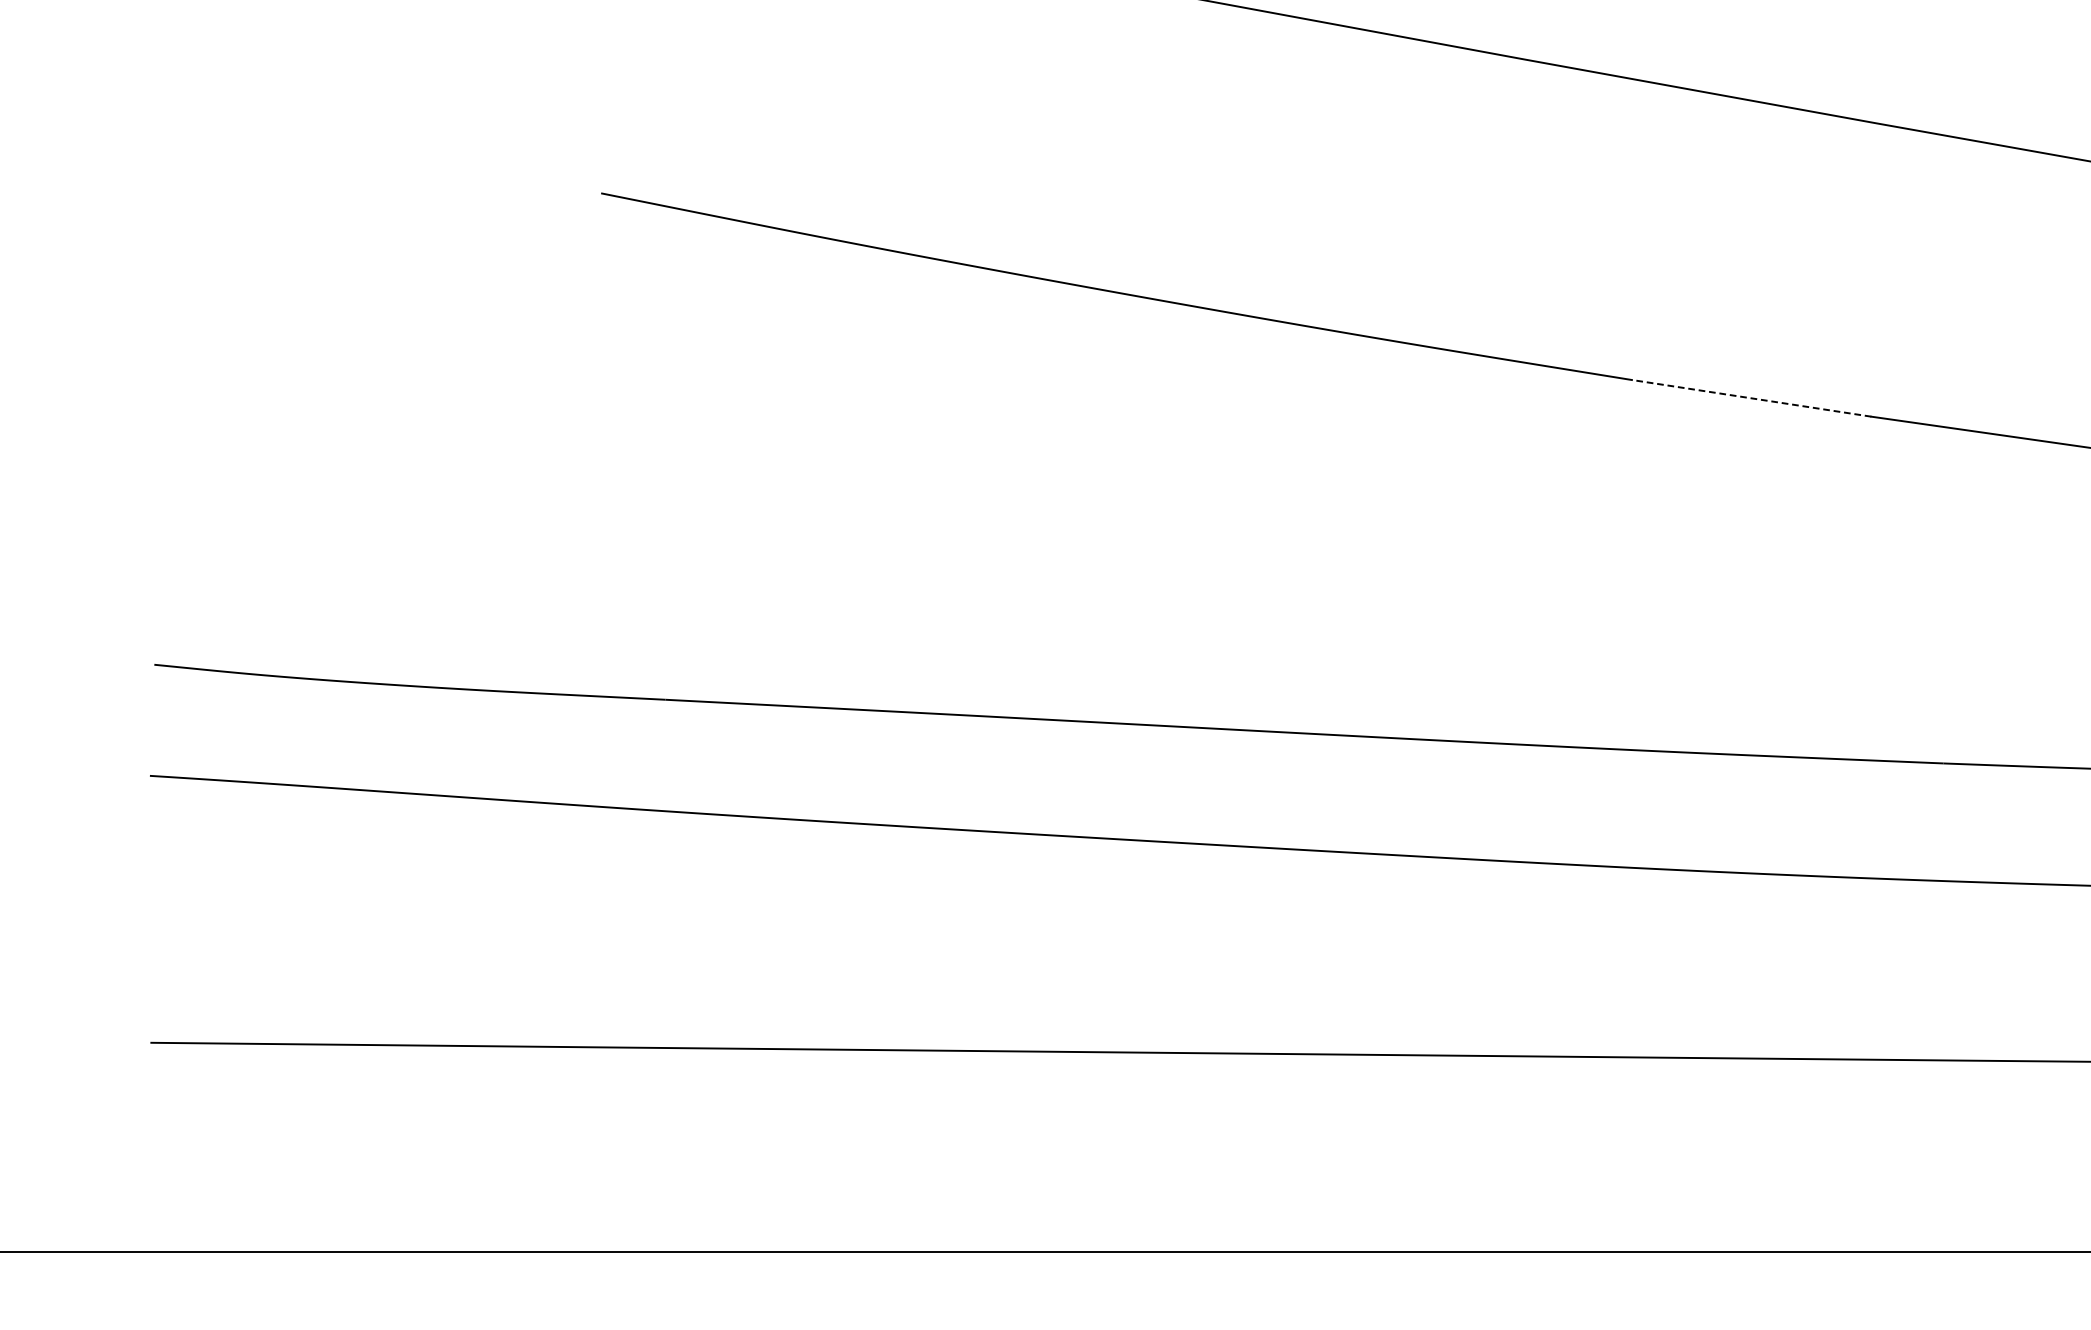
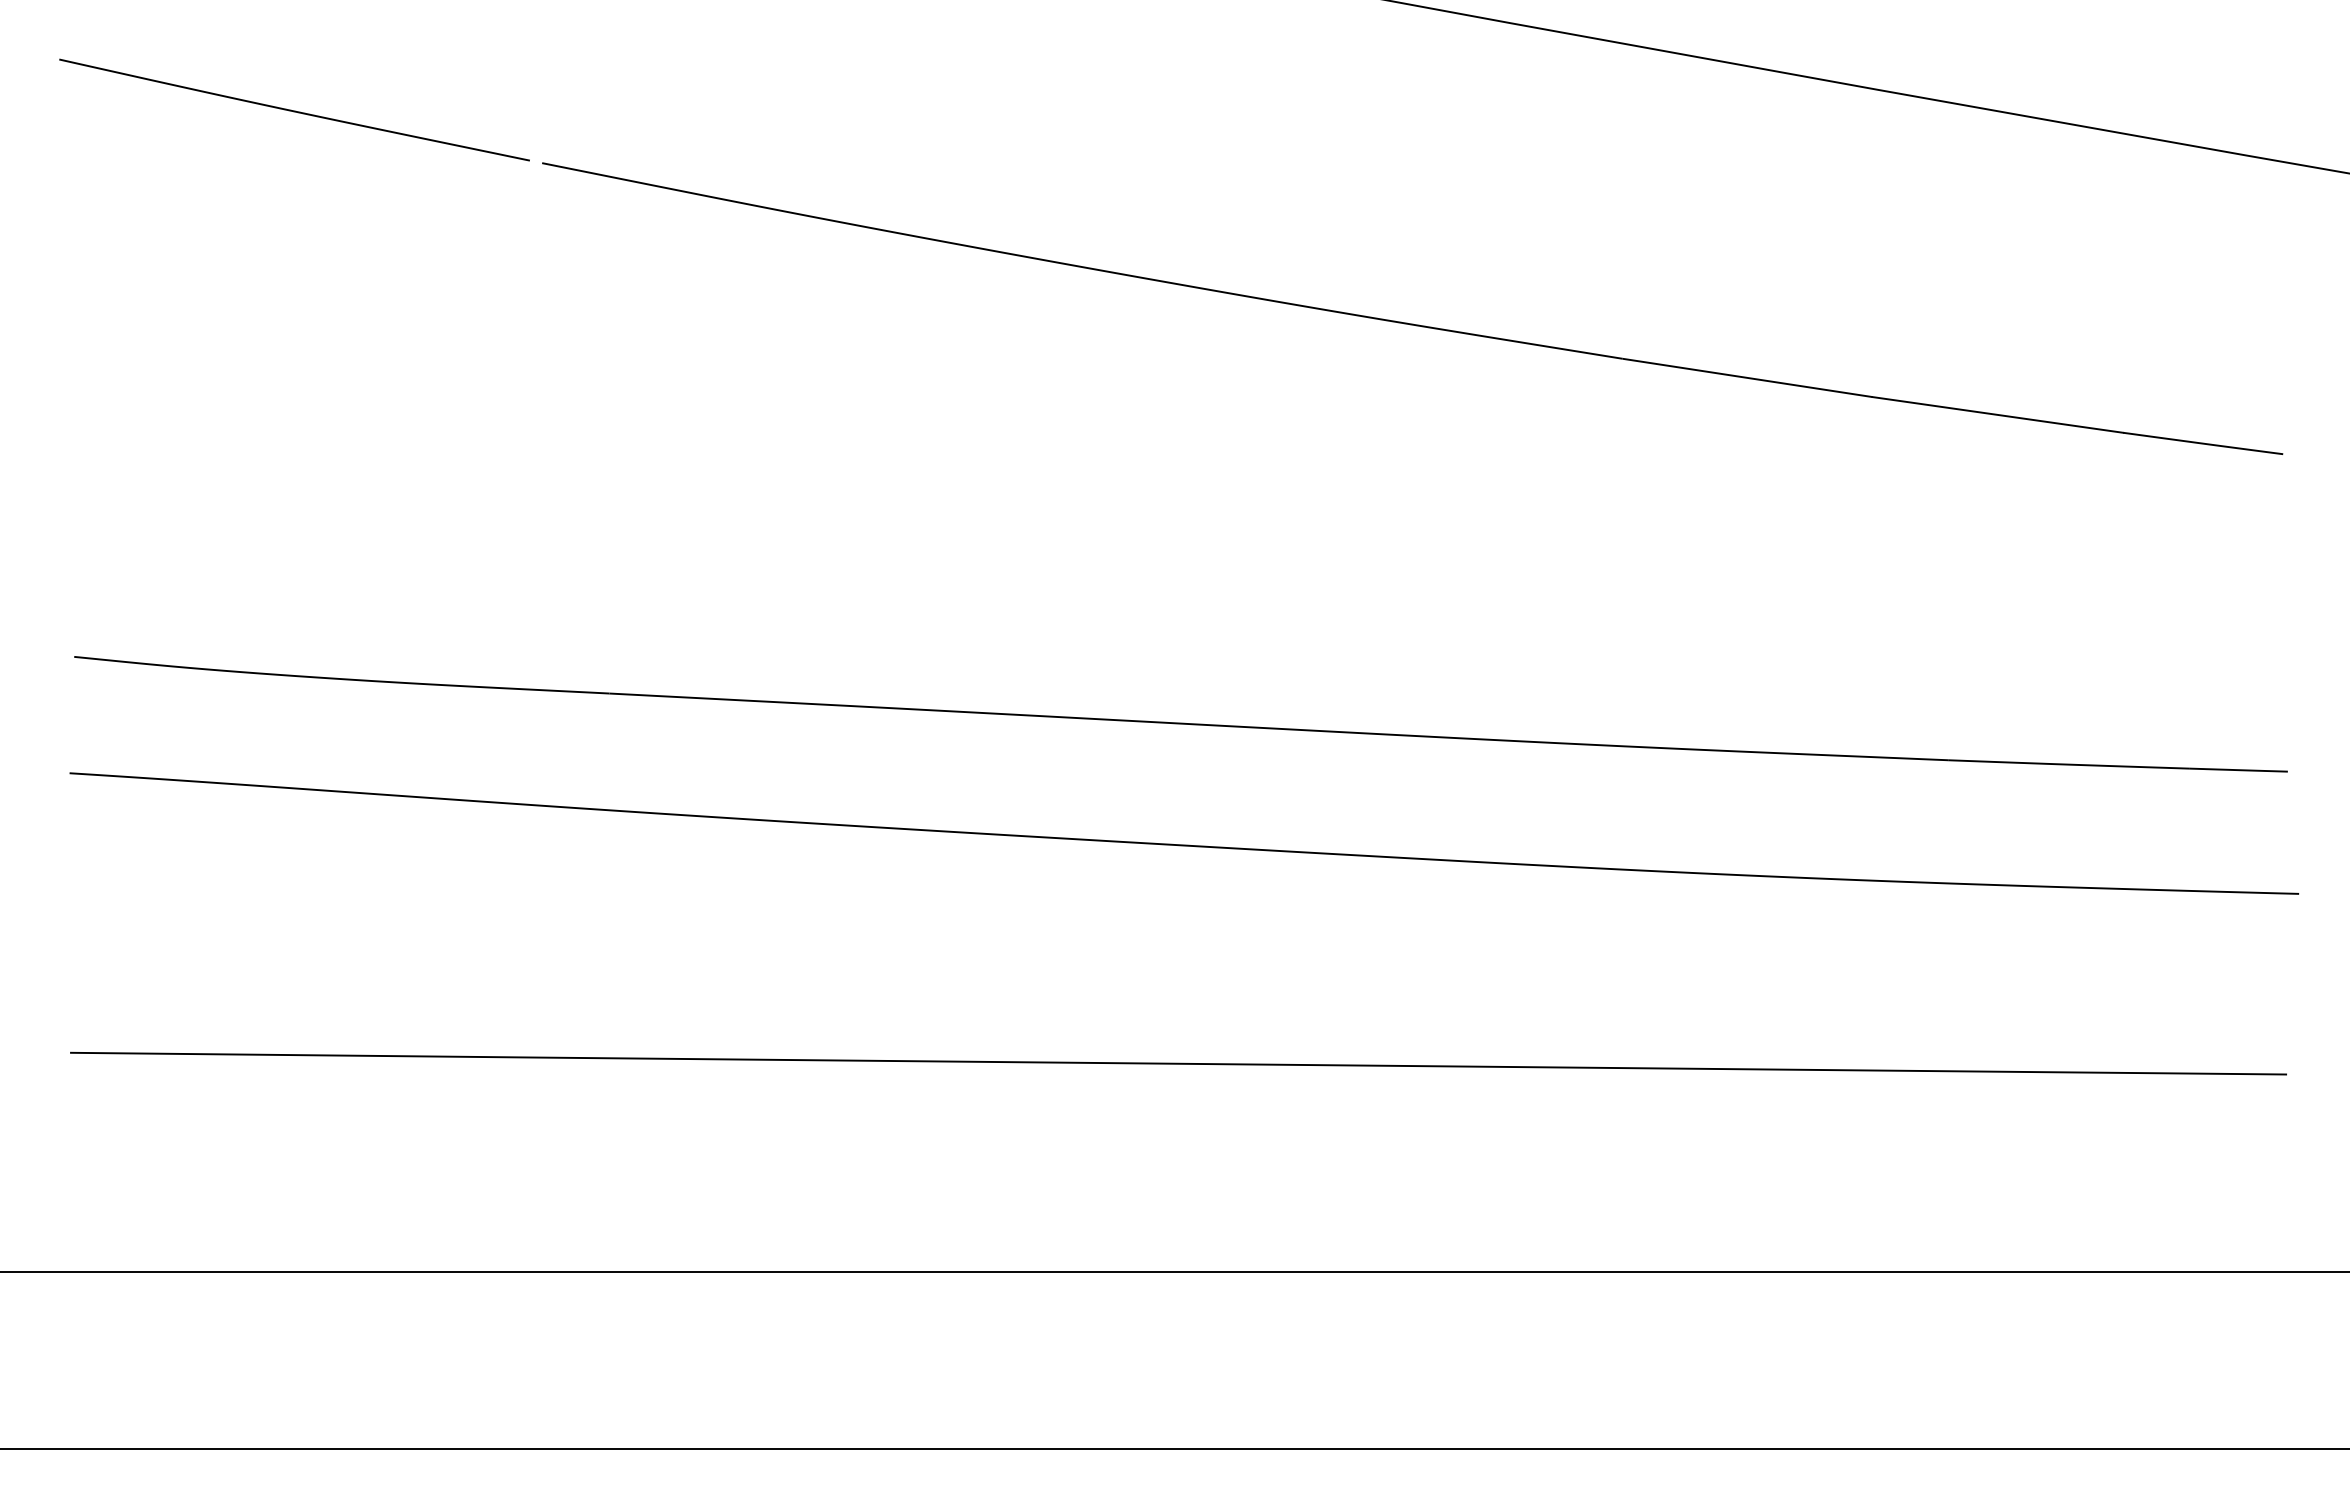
curve: (364, 143) -> (294, 110), added
line: (1751, 398) -> (1747, 377), dashed -> solid

